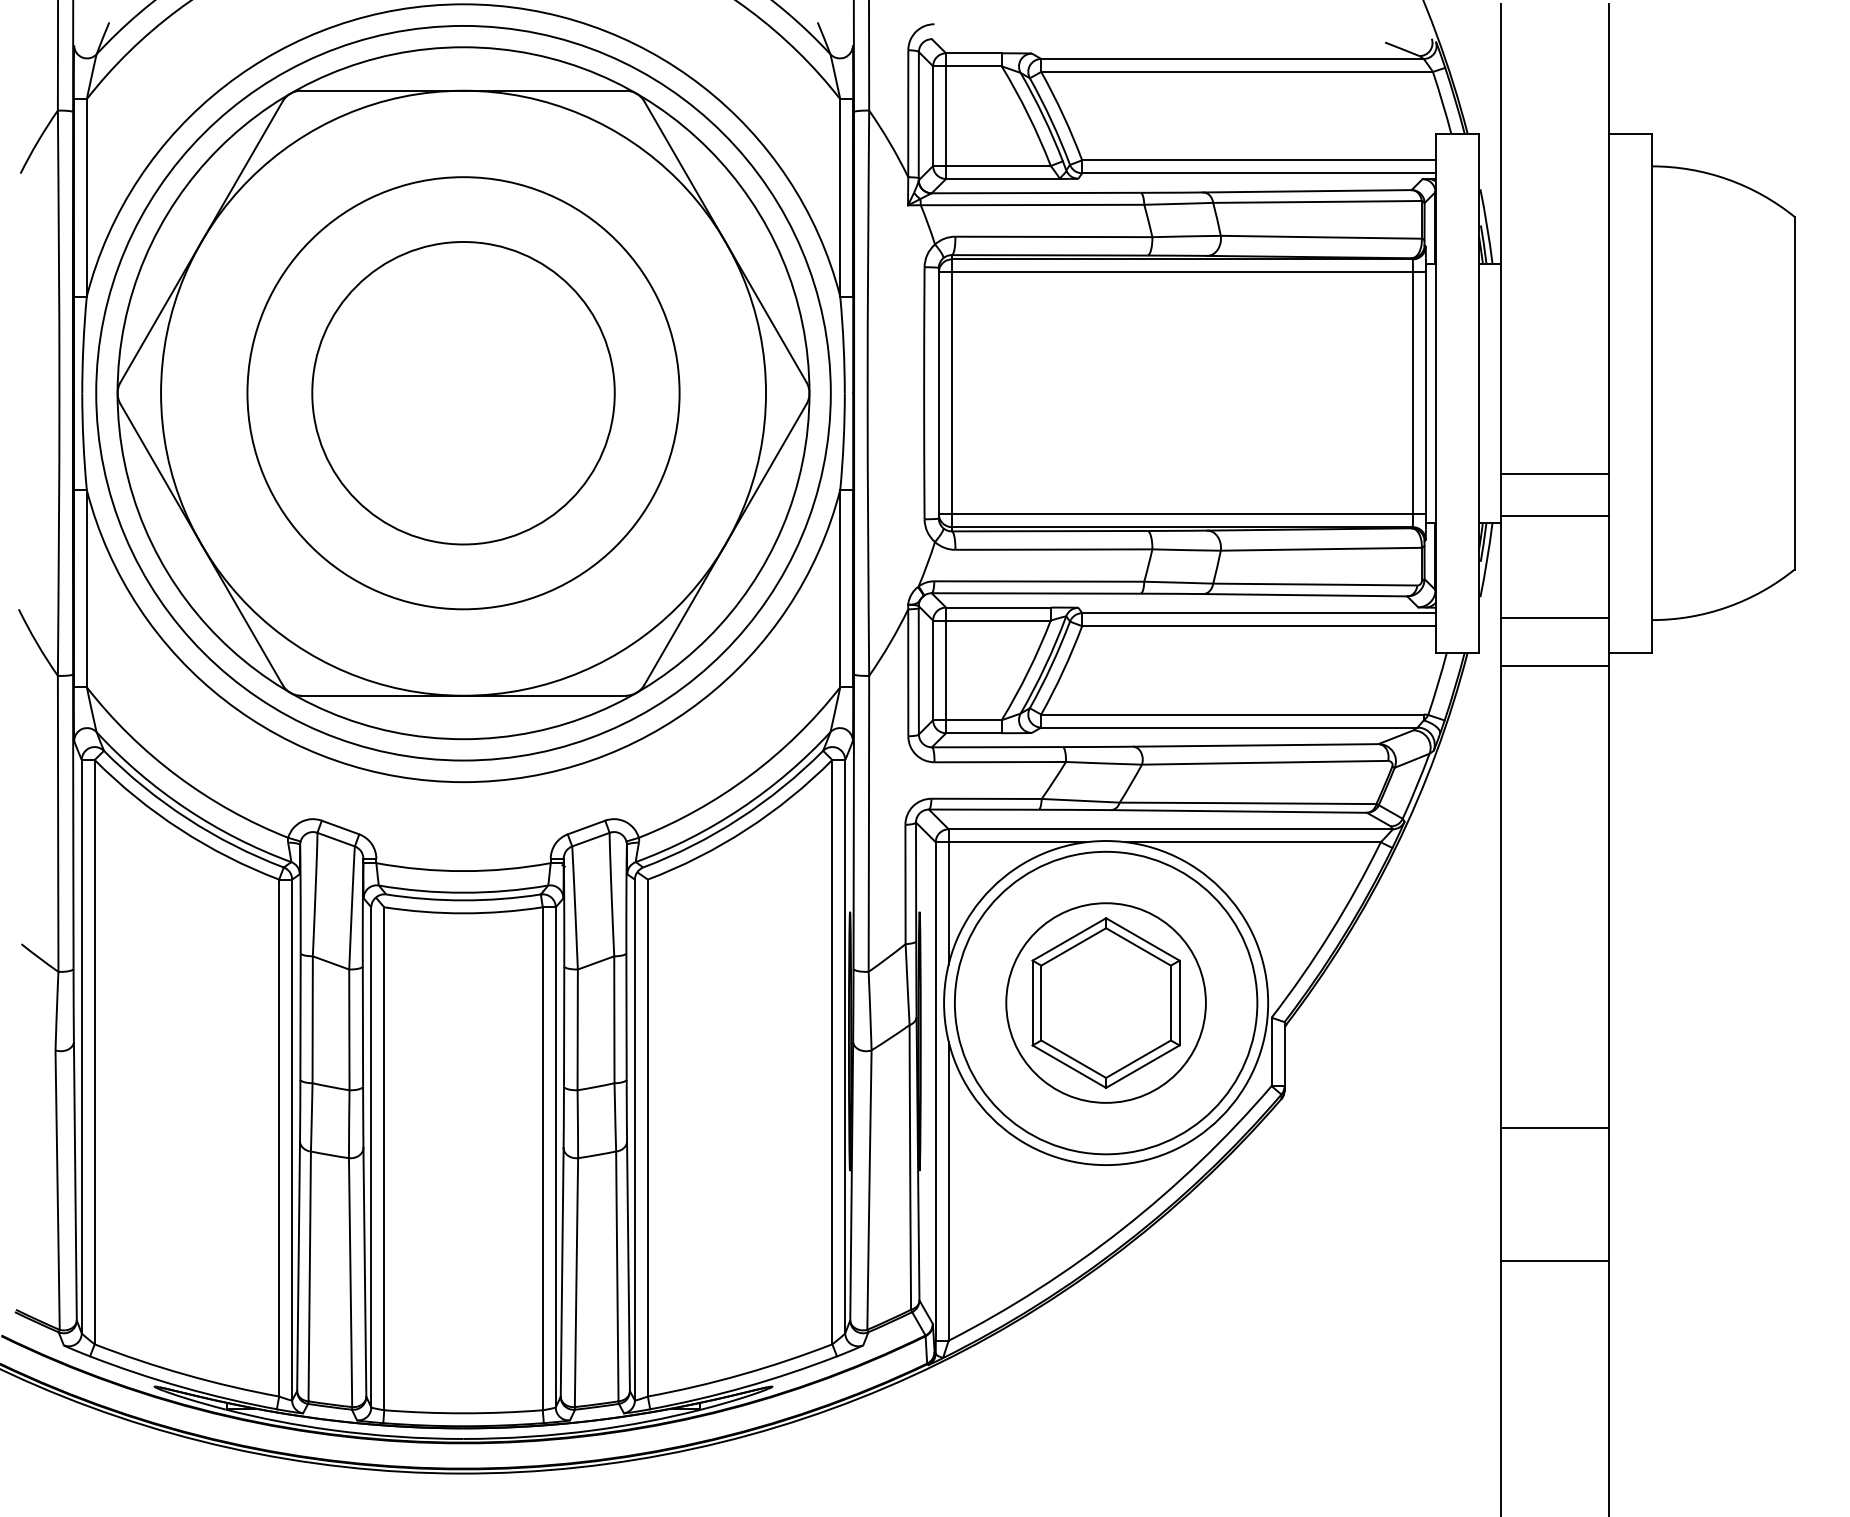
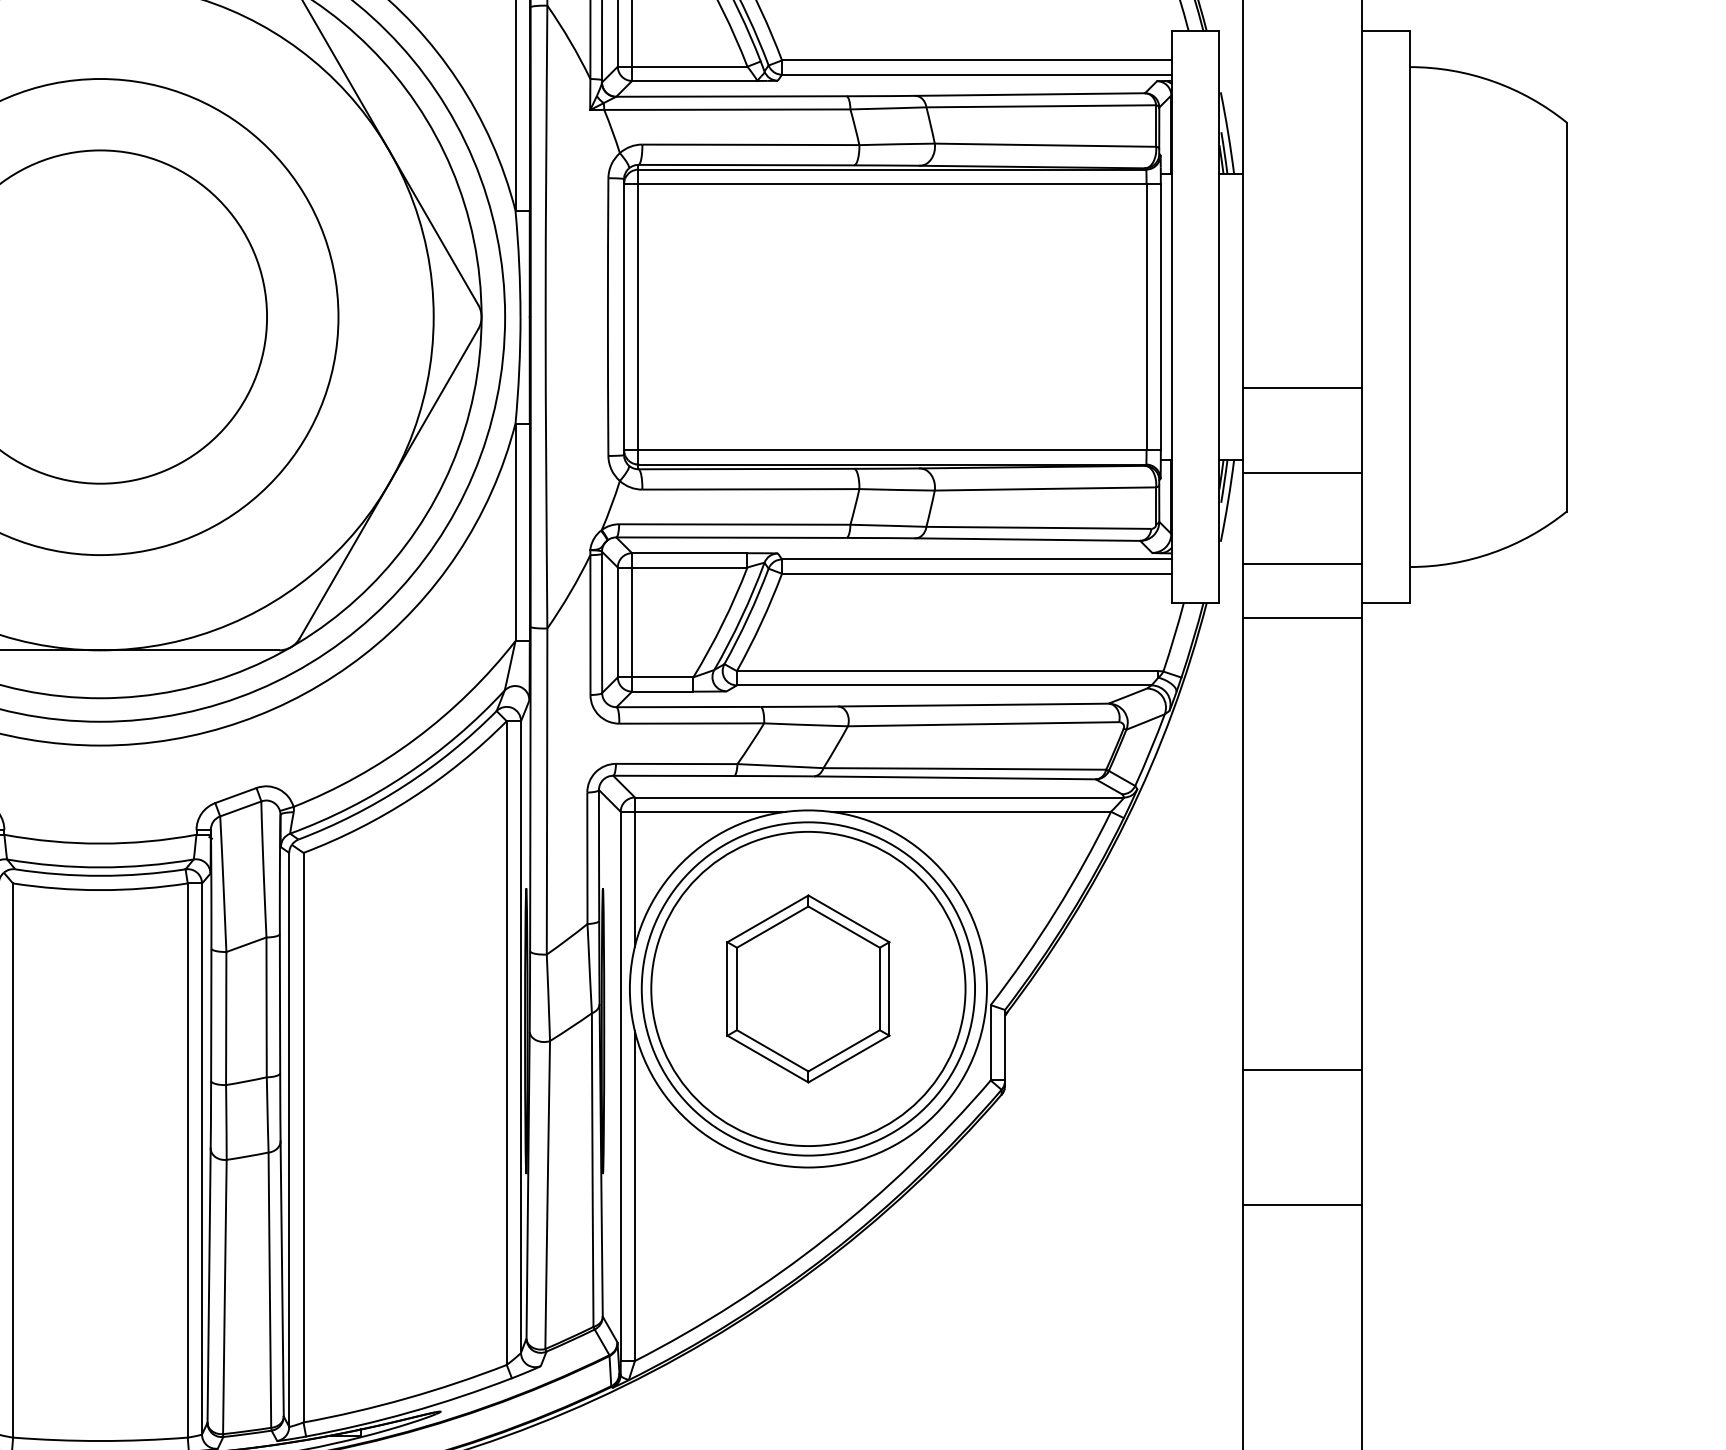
line: (1554, 473) -> (1302, 472), moved
line: (1554, 515) -> (1302, 387), moved
circle: (1105, 1002) -> (807, 988), size x1.43
line: (1554, 1128) -> (1302, 1070), moved
line: (1554, 1260) -> (1302, 1204), moved

